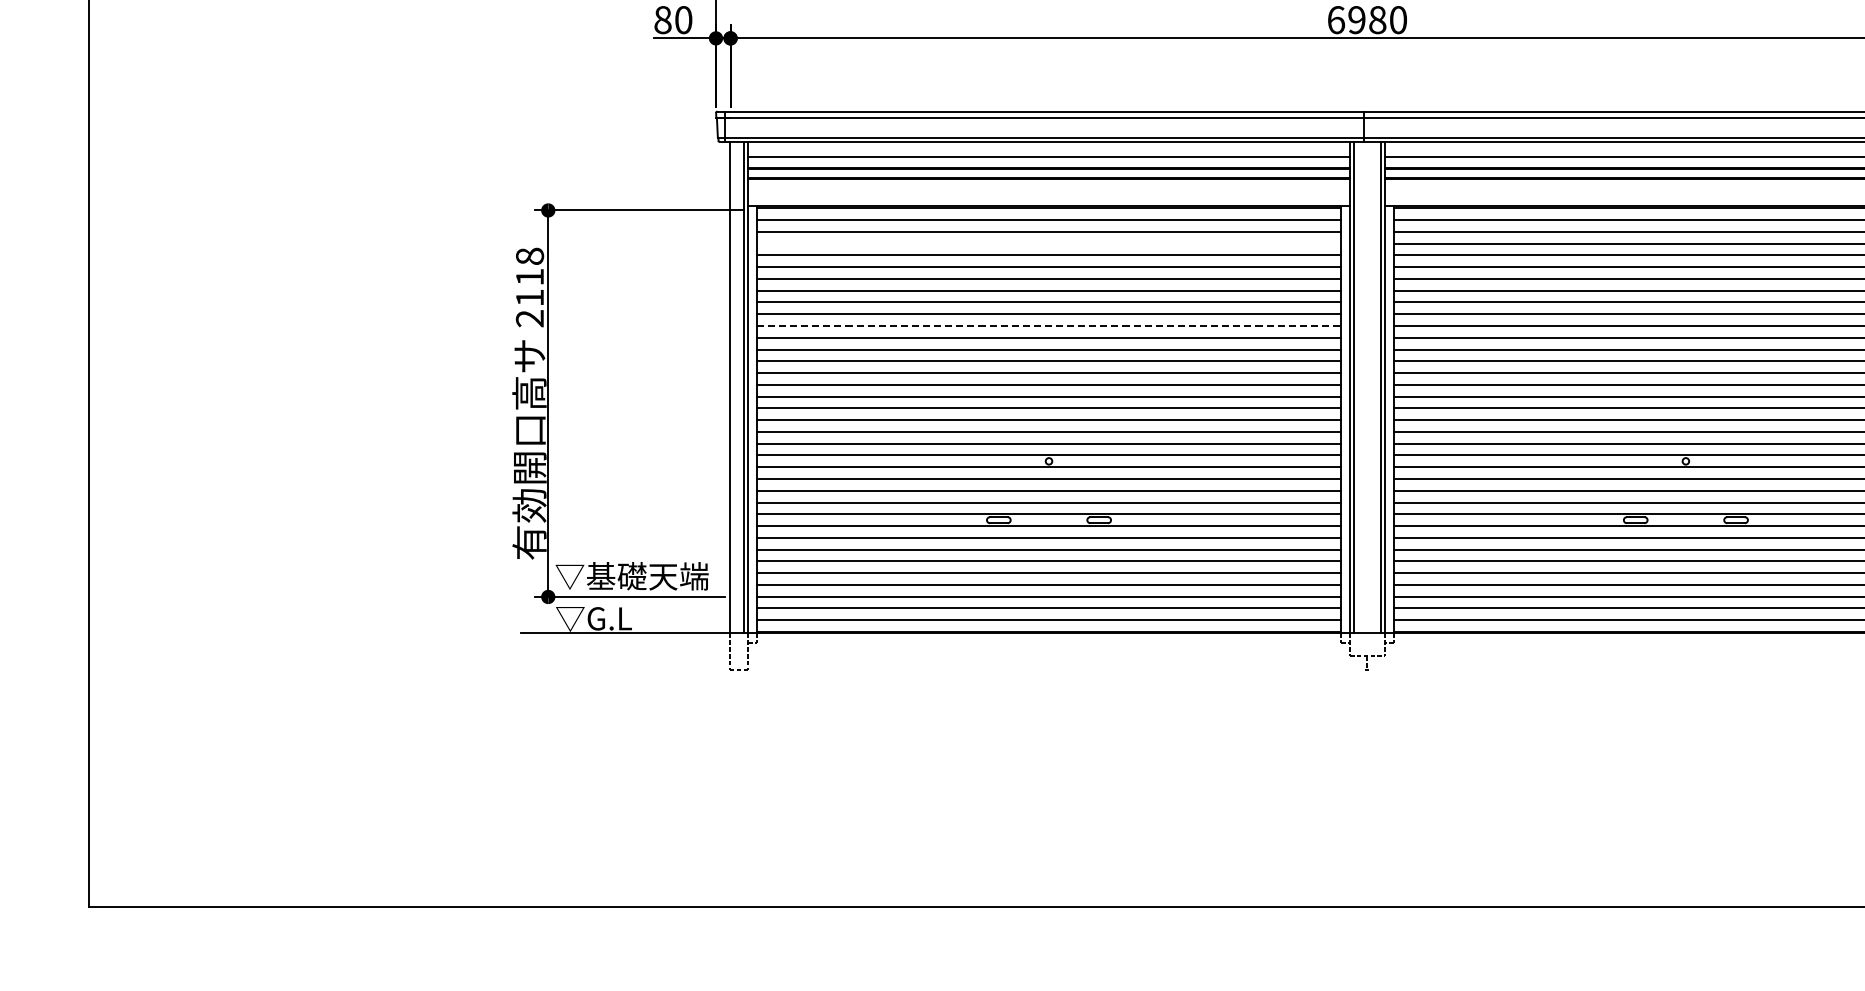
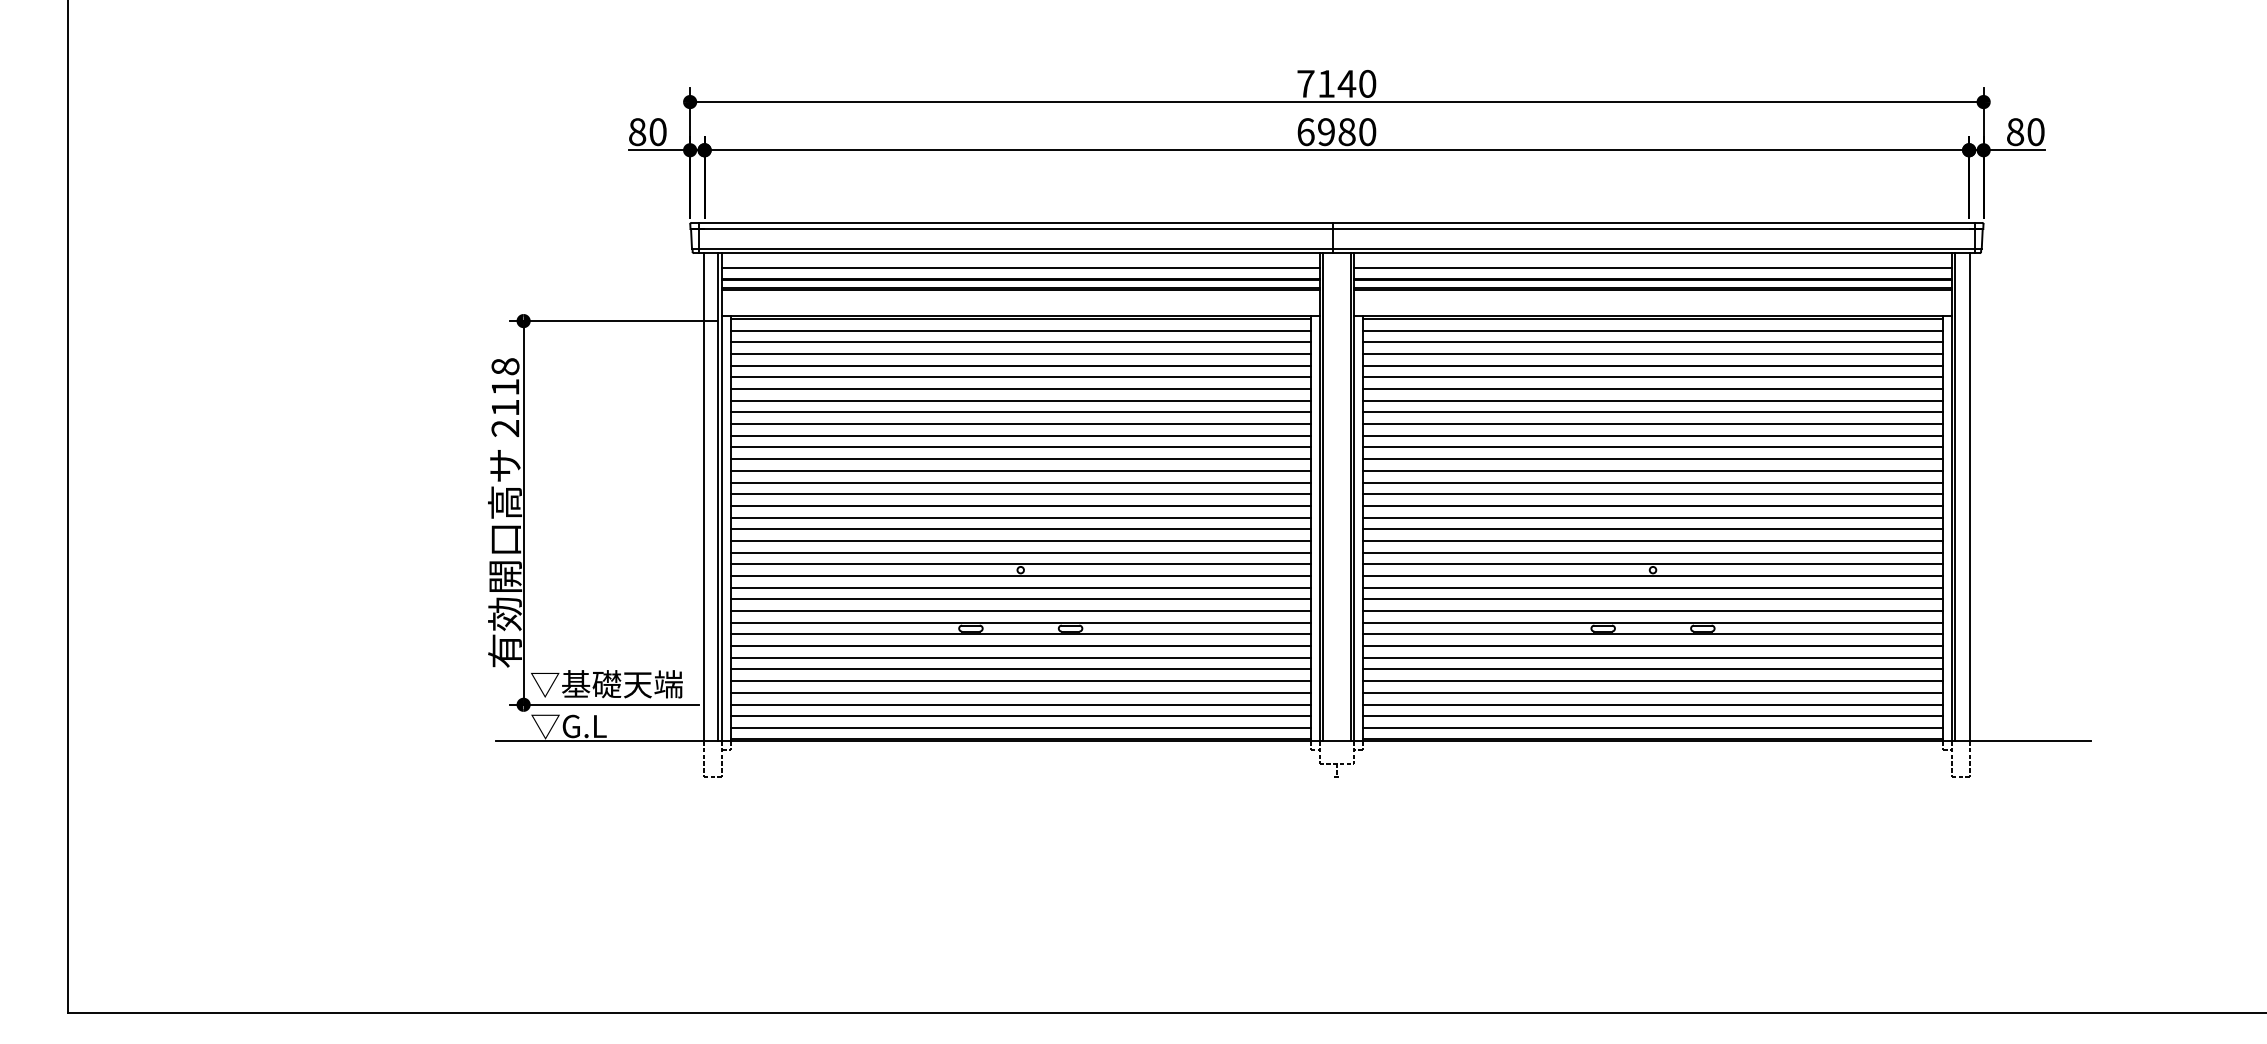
line: (1048, 243) -> (1020, 353), added
line: (1049, 325) -> (1021, 435), dashed -> solid

